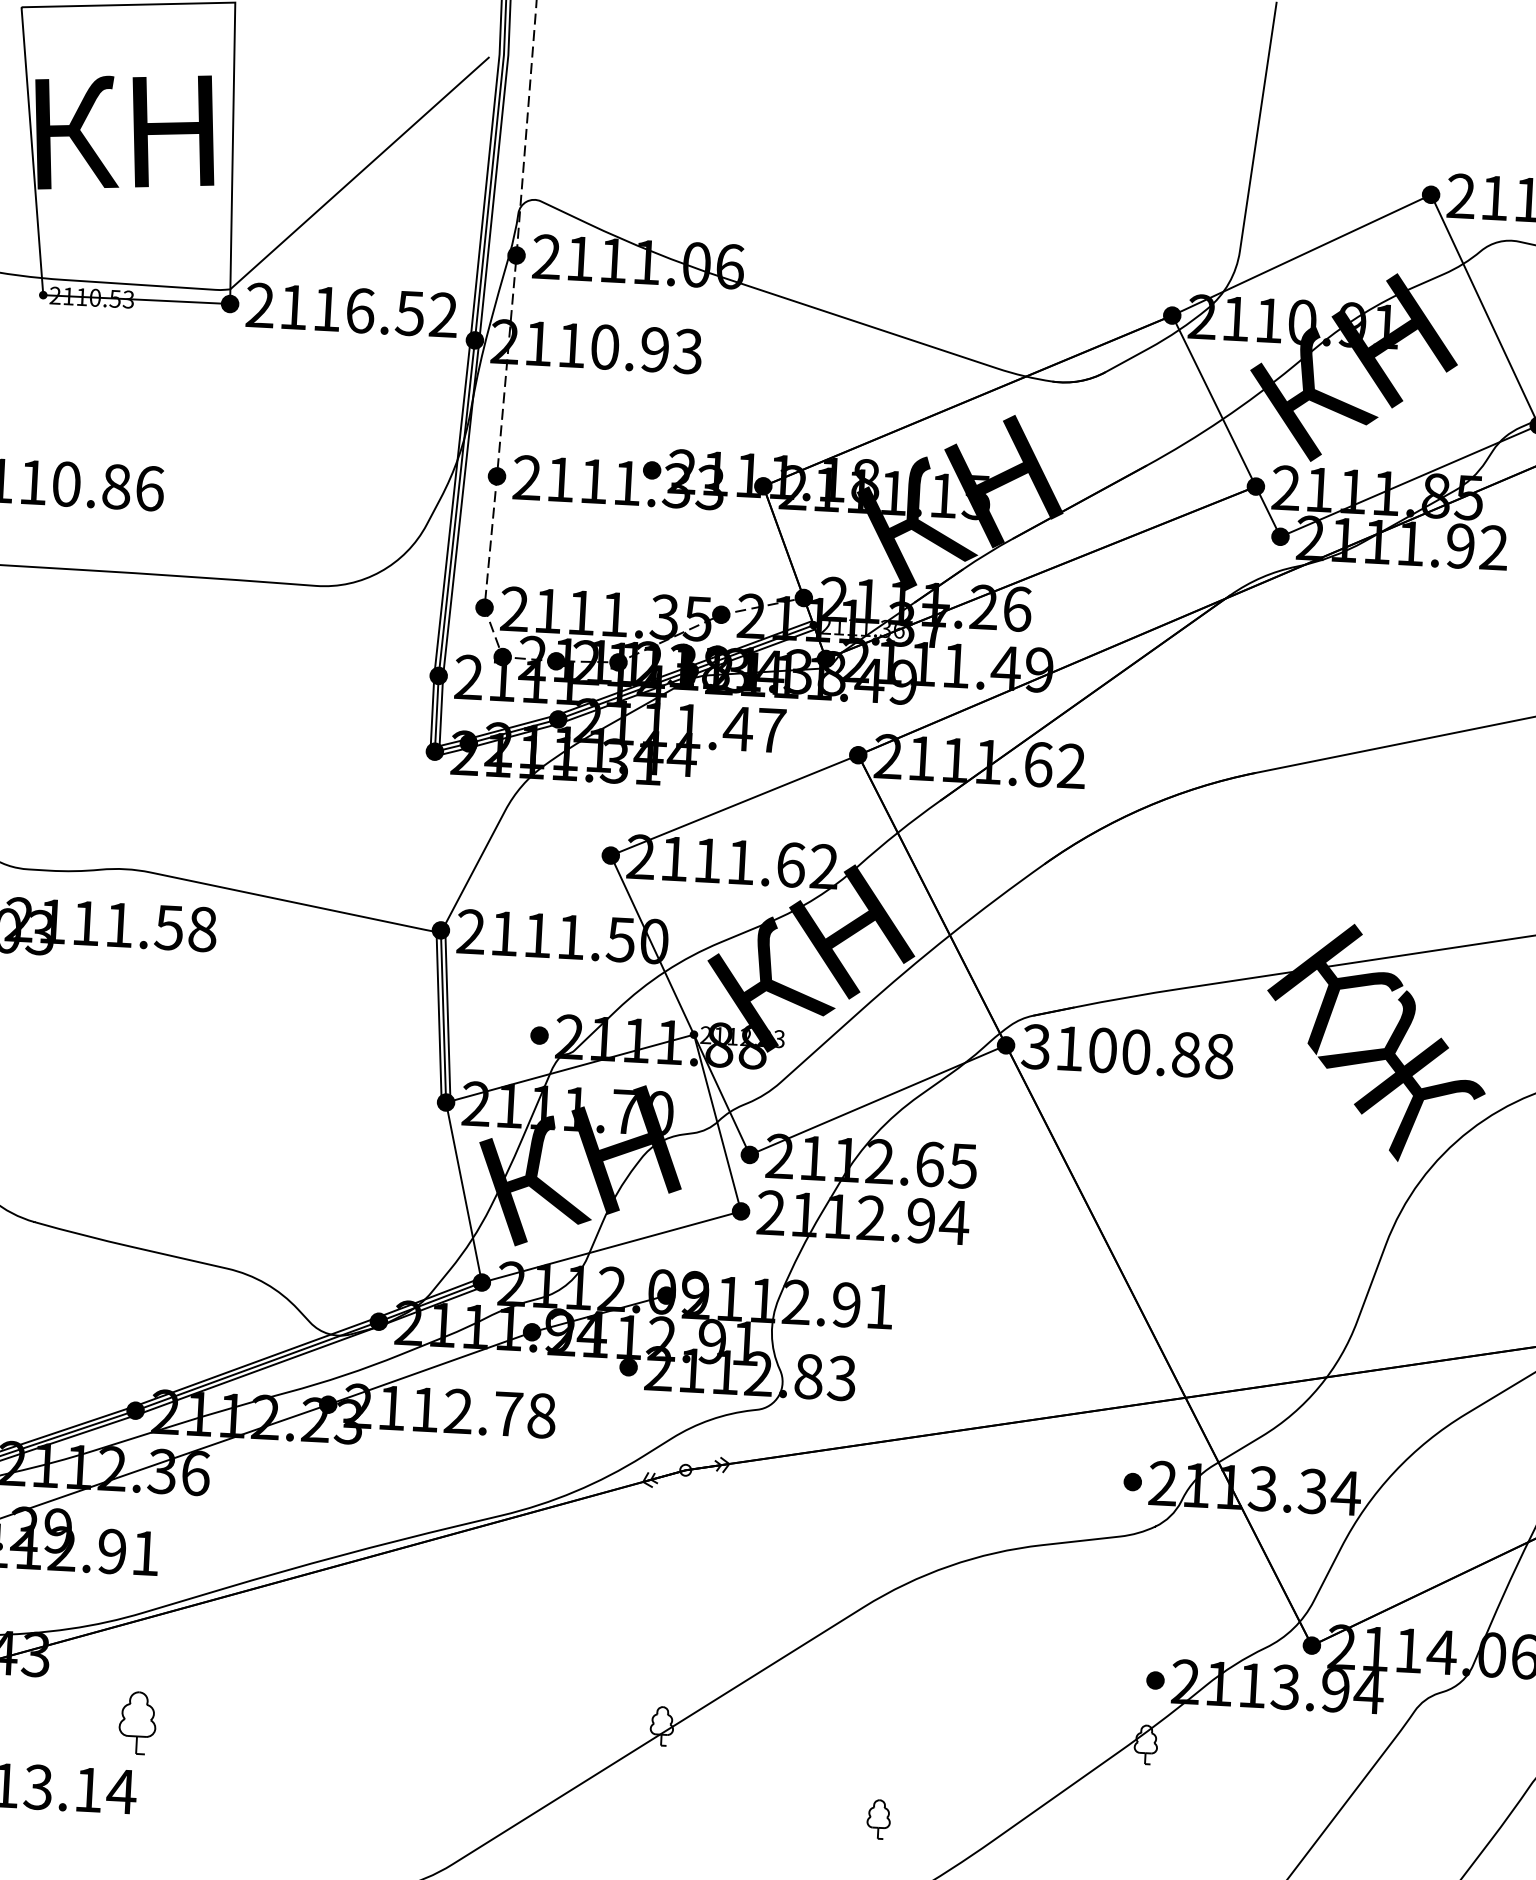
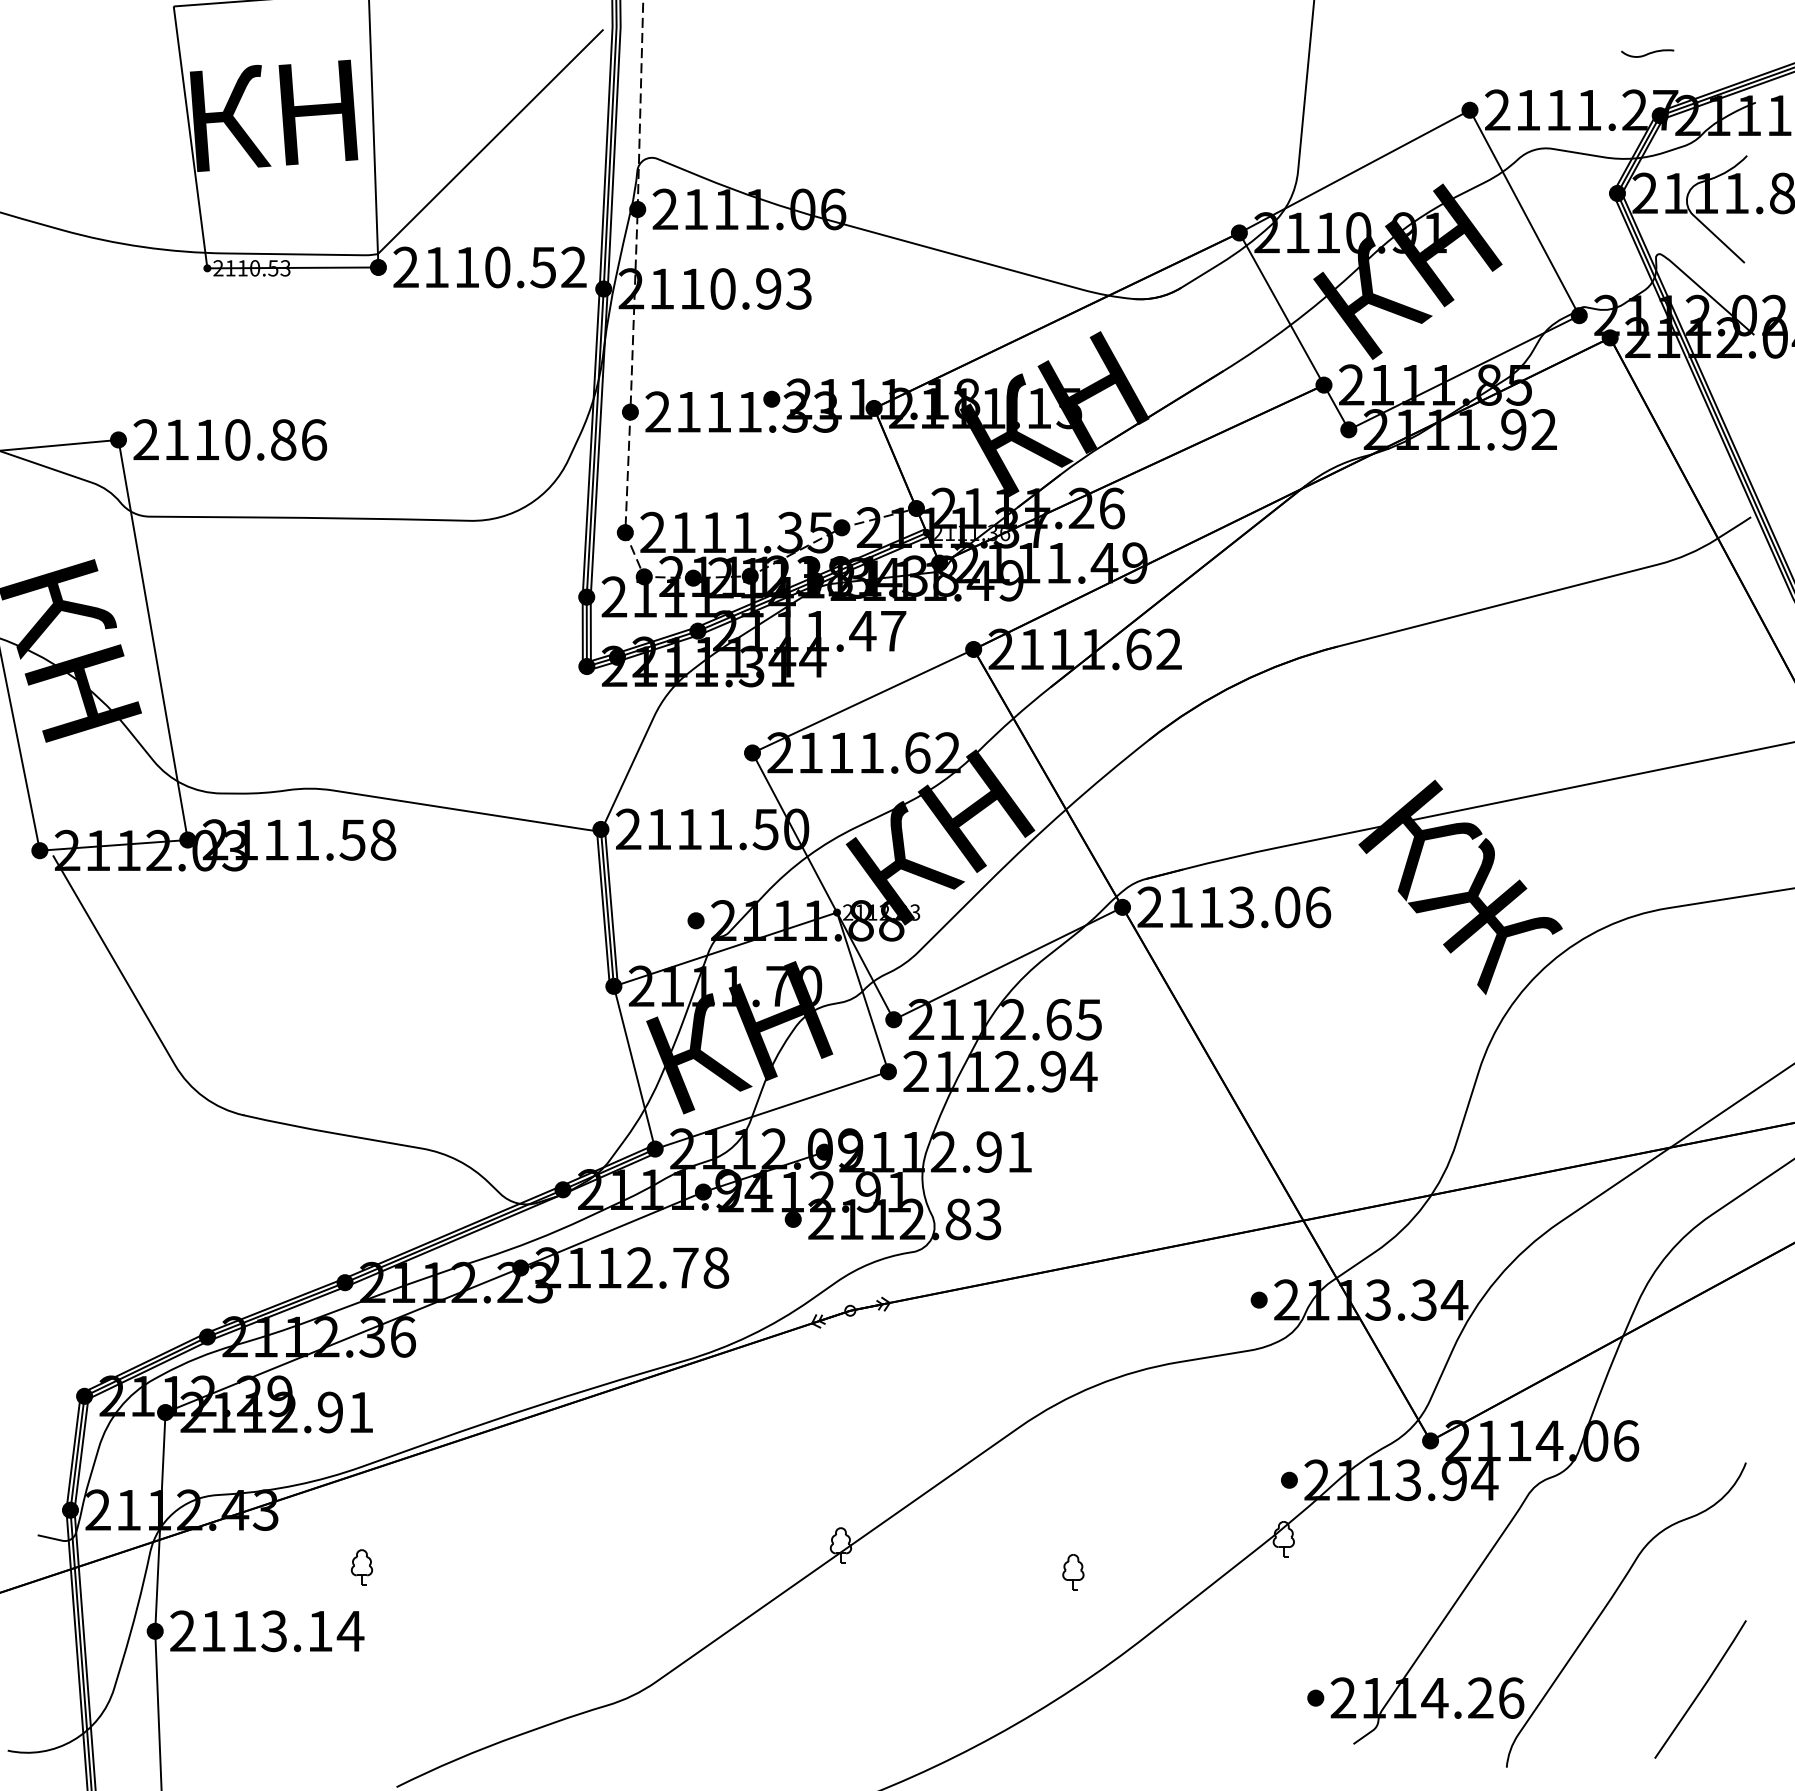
text: (360, 310) -> (497, 267), 2116.52 -> 2110.52
text: (1128, 1051) -> (1234, 907), 3100.88 -> 2113.06
part: (137, 1722) -> (361, 1567), size x0.62
part: (878, 1819) -> (1073, 1572), moved

